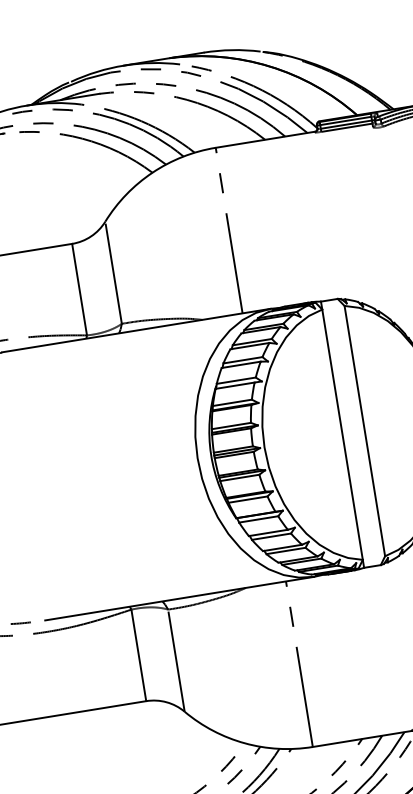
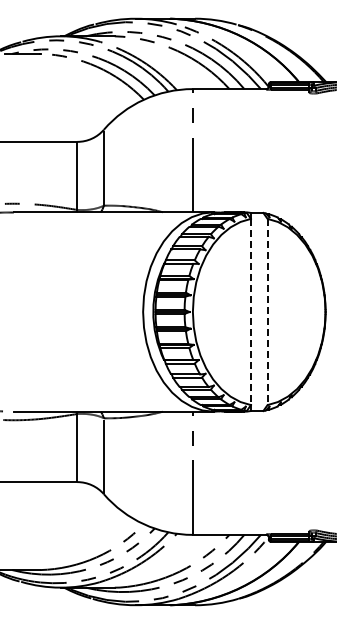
line: (364, 431) -> (267, 312), solid -> dashed
line: (342, 435) -> (250, 312), solid -> dashed

